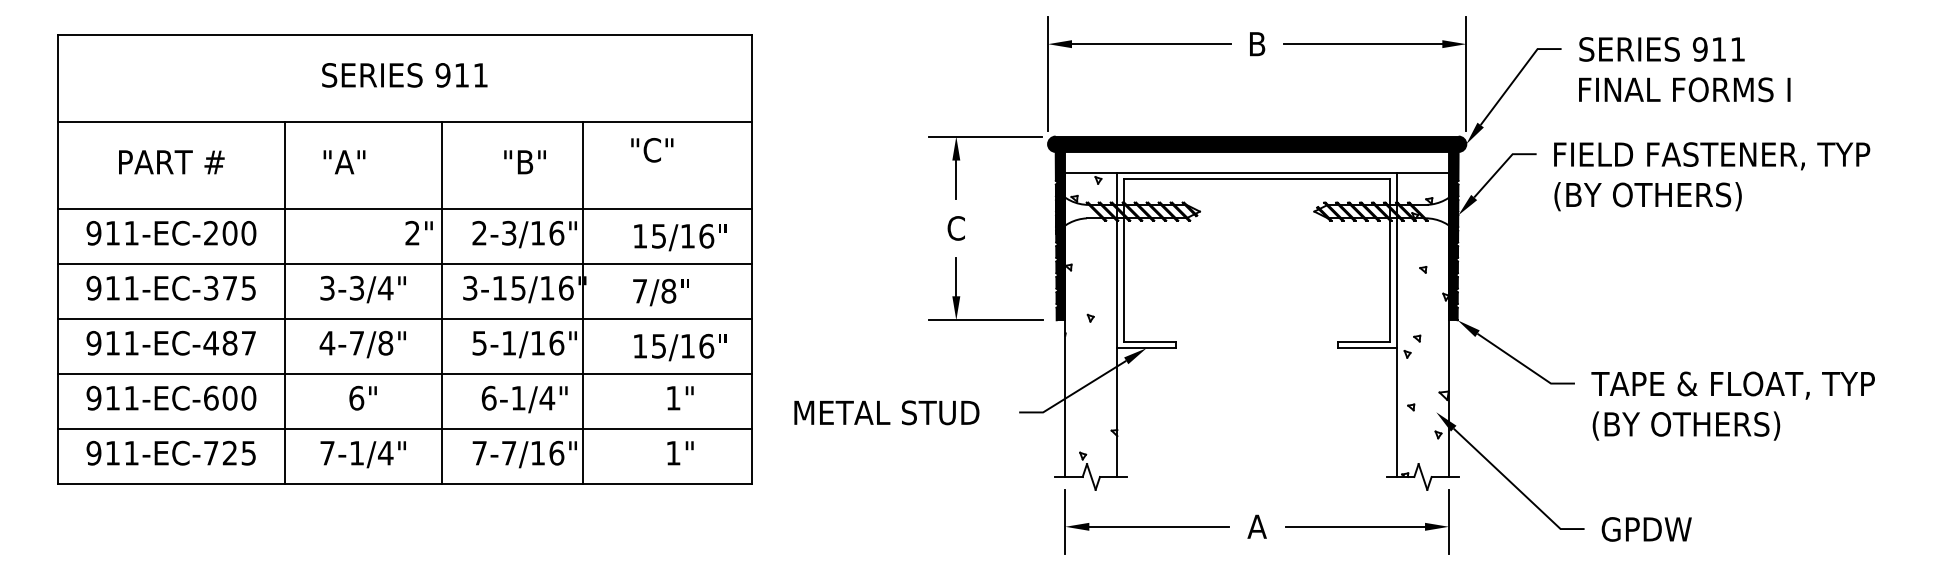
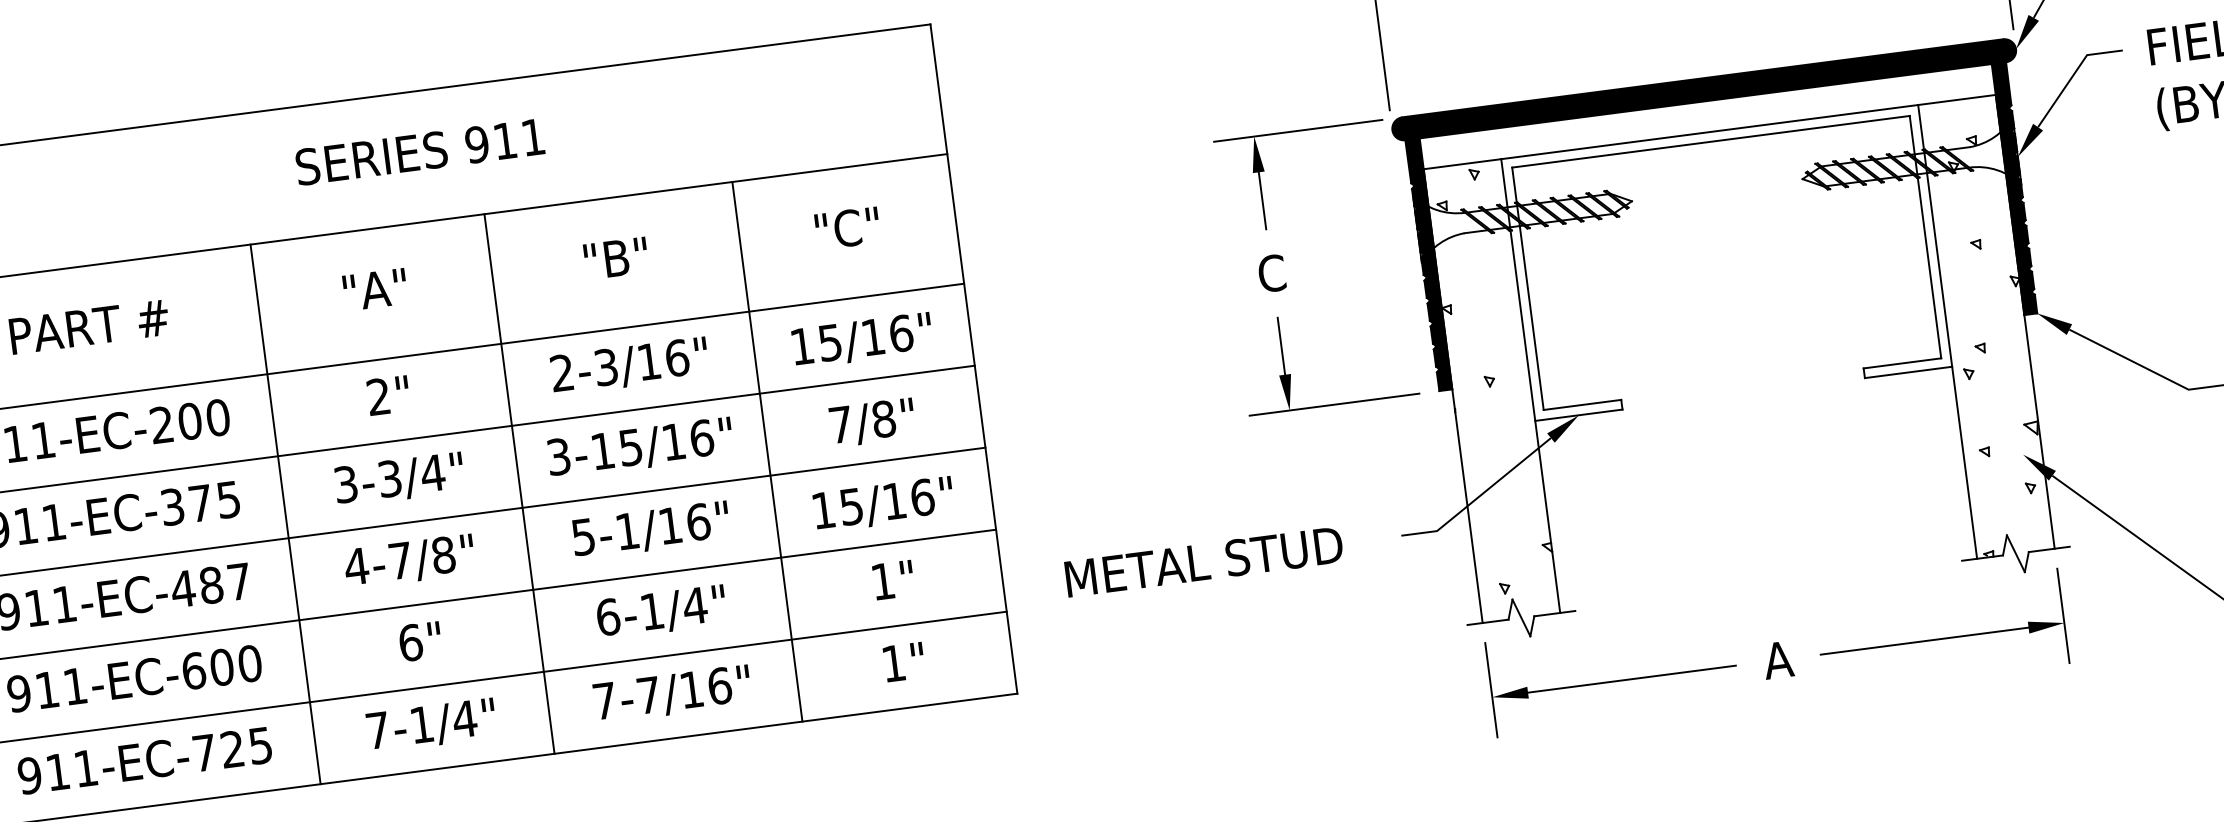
text: (652, 150) -> (847, 228), moved
text: (344, 162) -> (375, 290), moved
text: (418, 233) -> (387, 396), moved
text: (660, 292) -> (871, 422), moved
line: (583, 302) -> (767, 451), moved

